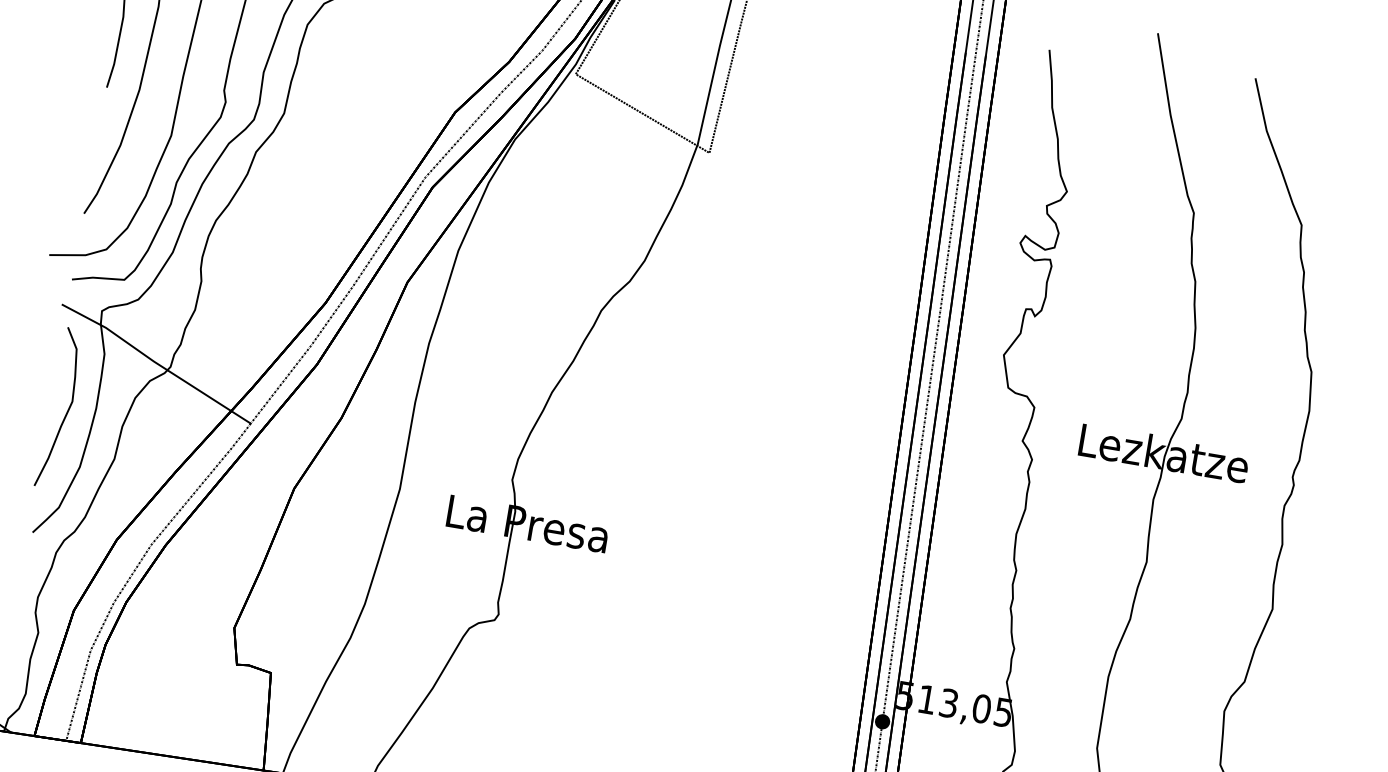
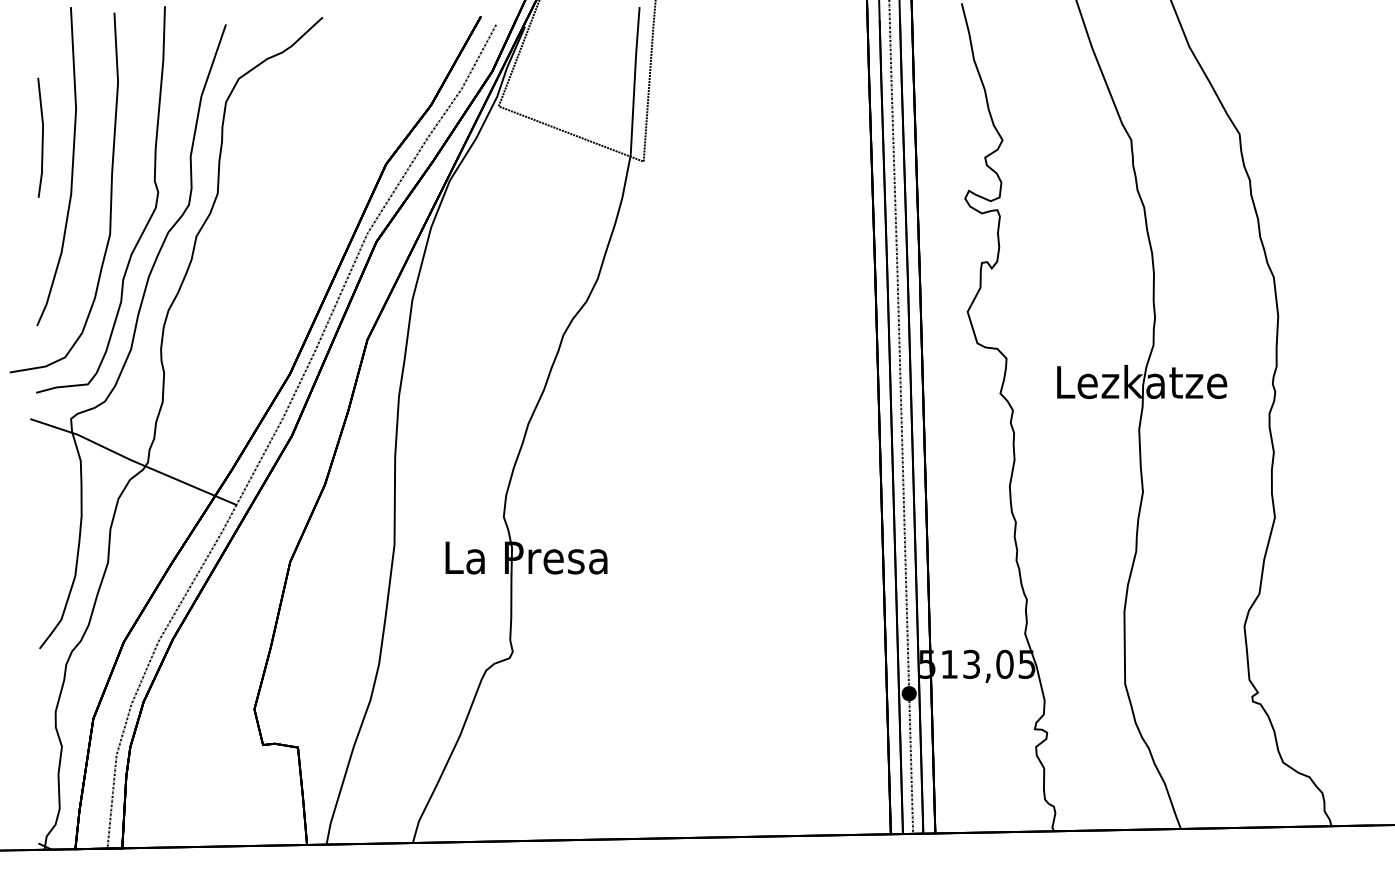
curve: (67, 409) -> (53, 521), removed

